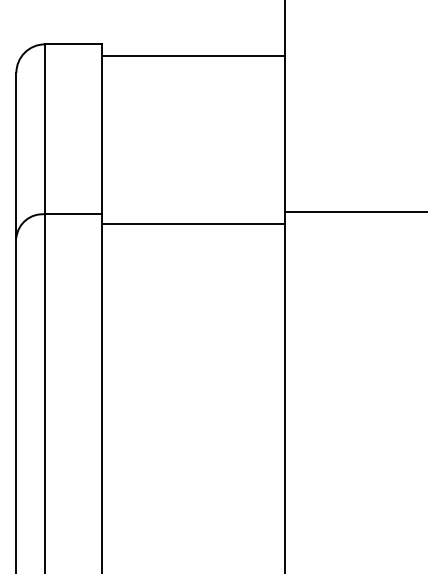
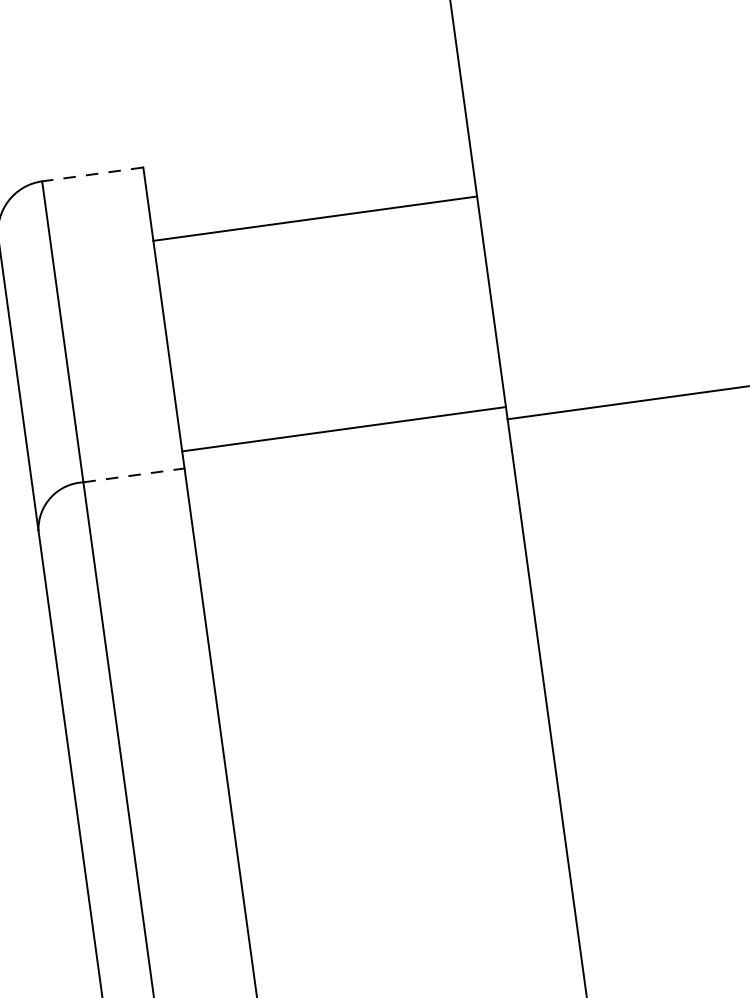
line: (73, 44) -> (92, 174), solid -> dashed
line: (193, 55) -> (315, 218), moved
line: (73, 214) -> (133, 475), solid -> dashed
line: (193, 223) -> (344, 428), moved

